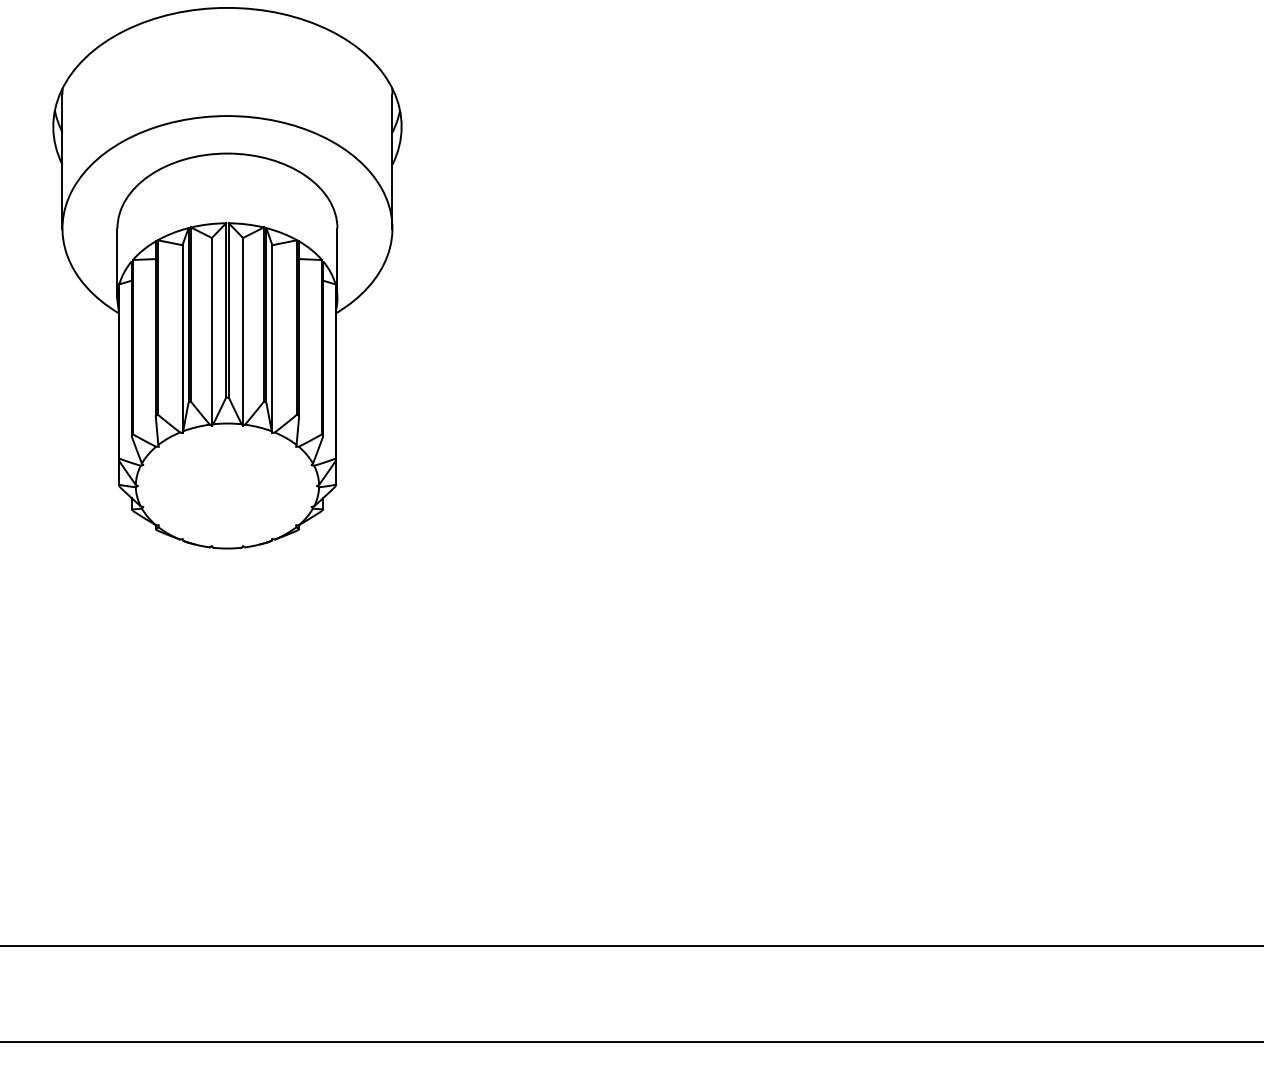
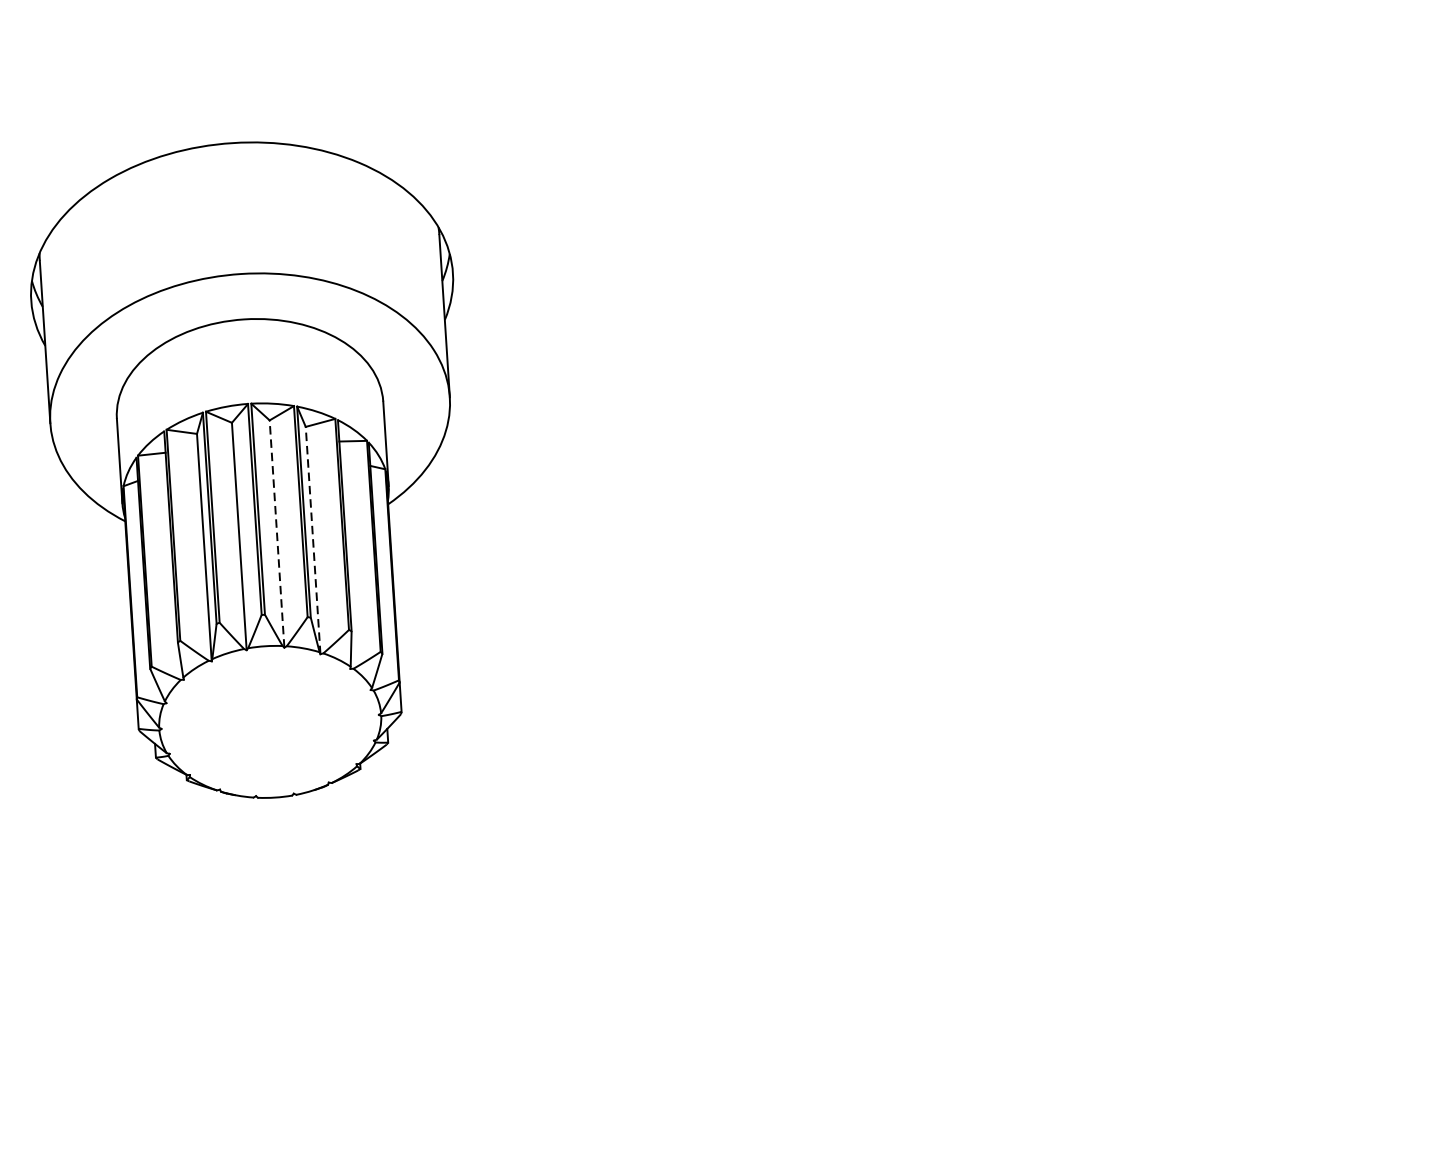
line: (243, 331) -> (277, 533), solid -> dashed
line: (272, 339) -> (313, 540), solid -> dashed

